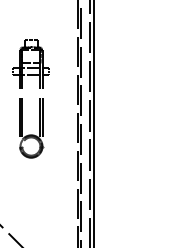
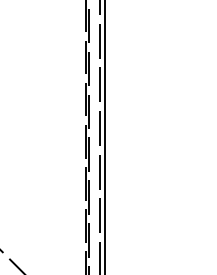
part: (22, 98) -> (24, 109), removed

